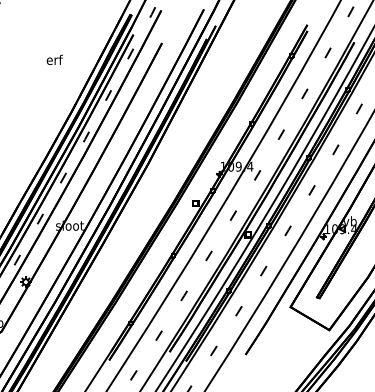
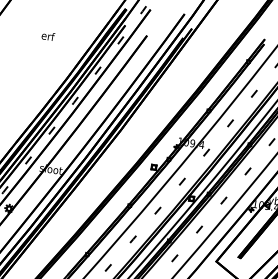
text: (54, 59) -> (48, 35), moved

